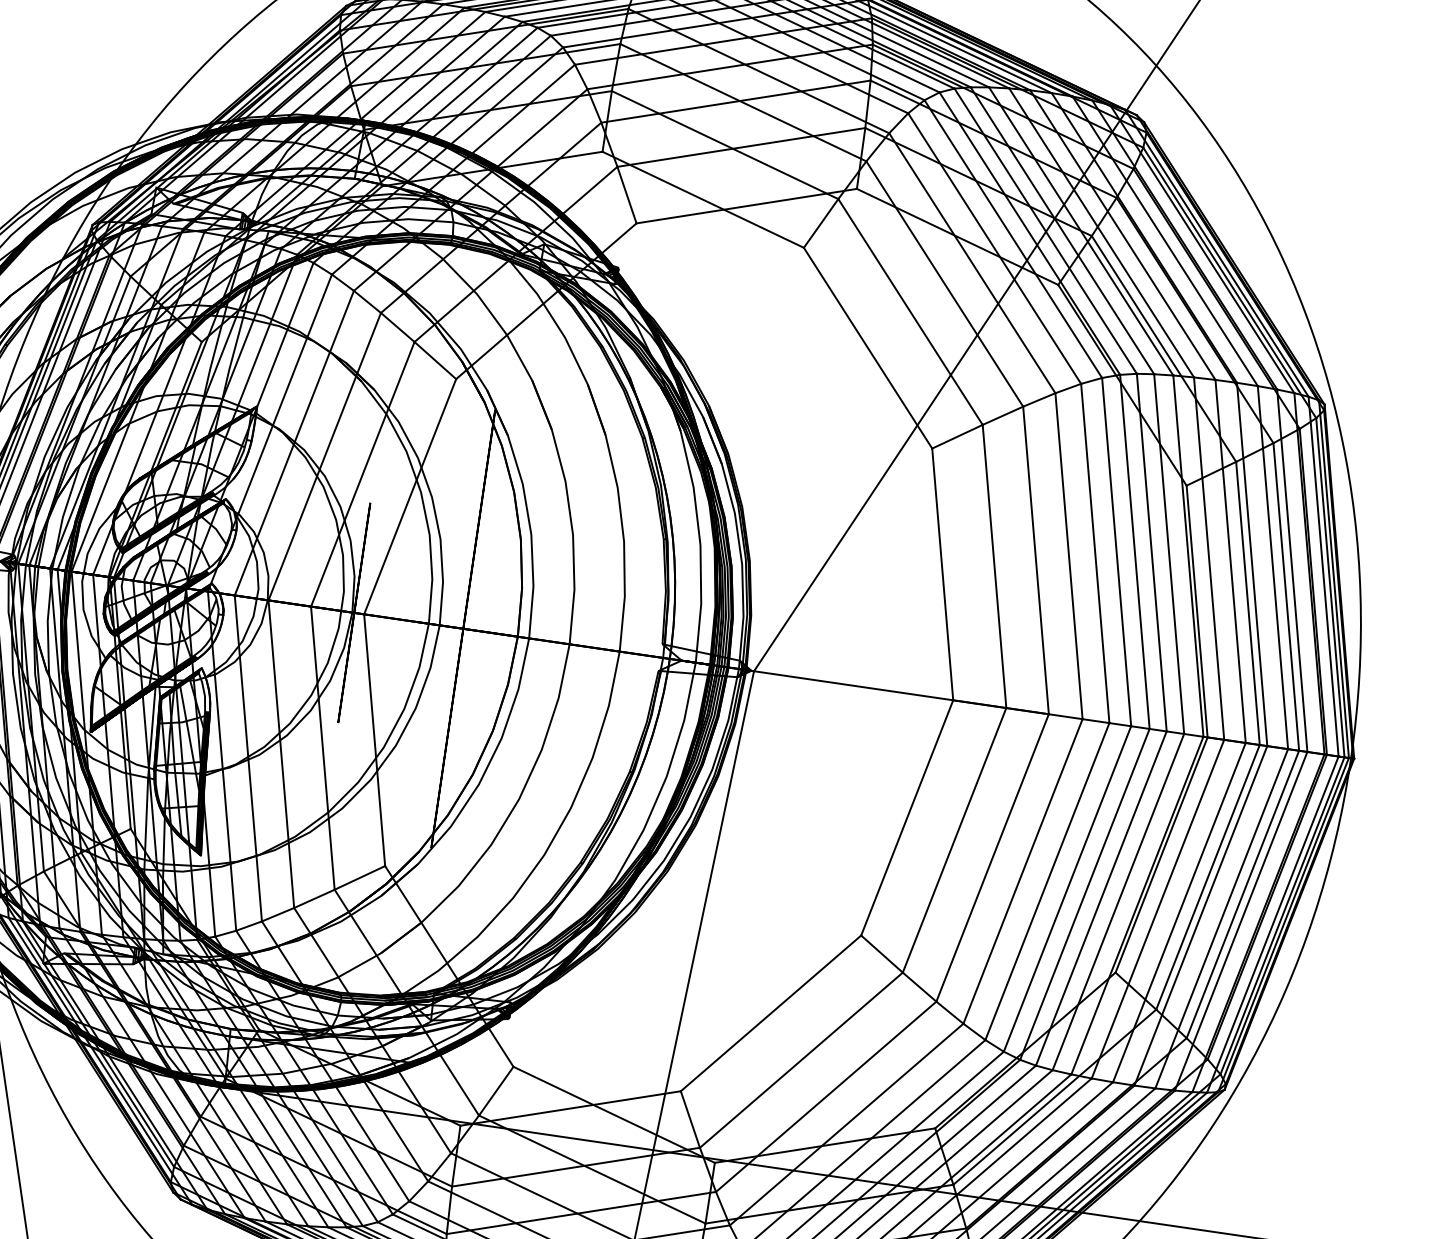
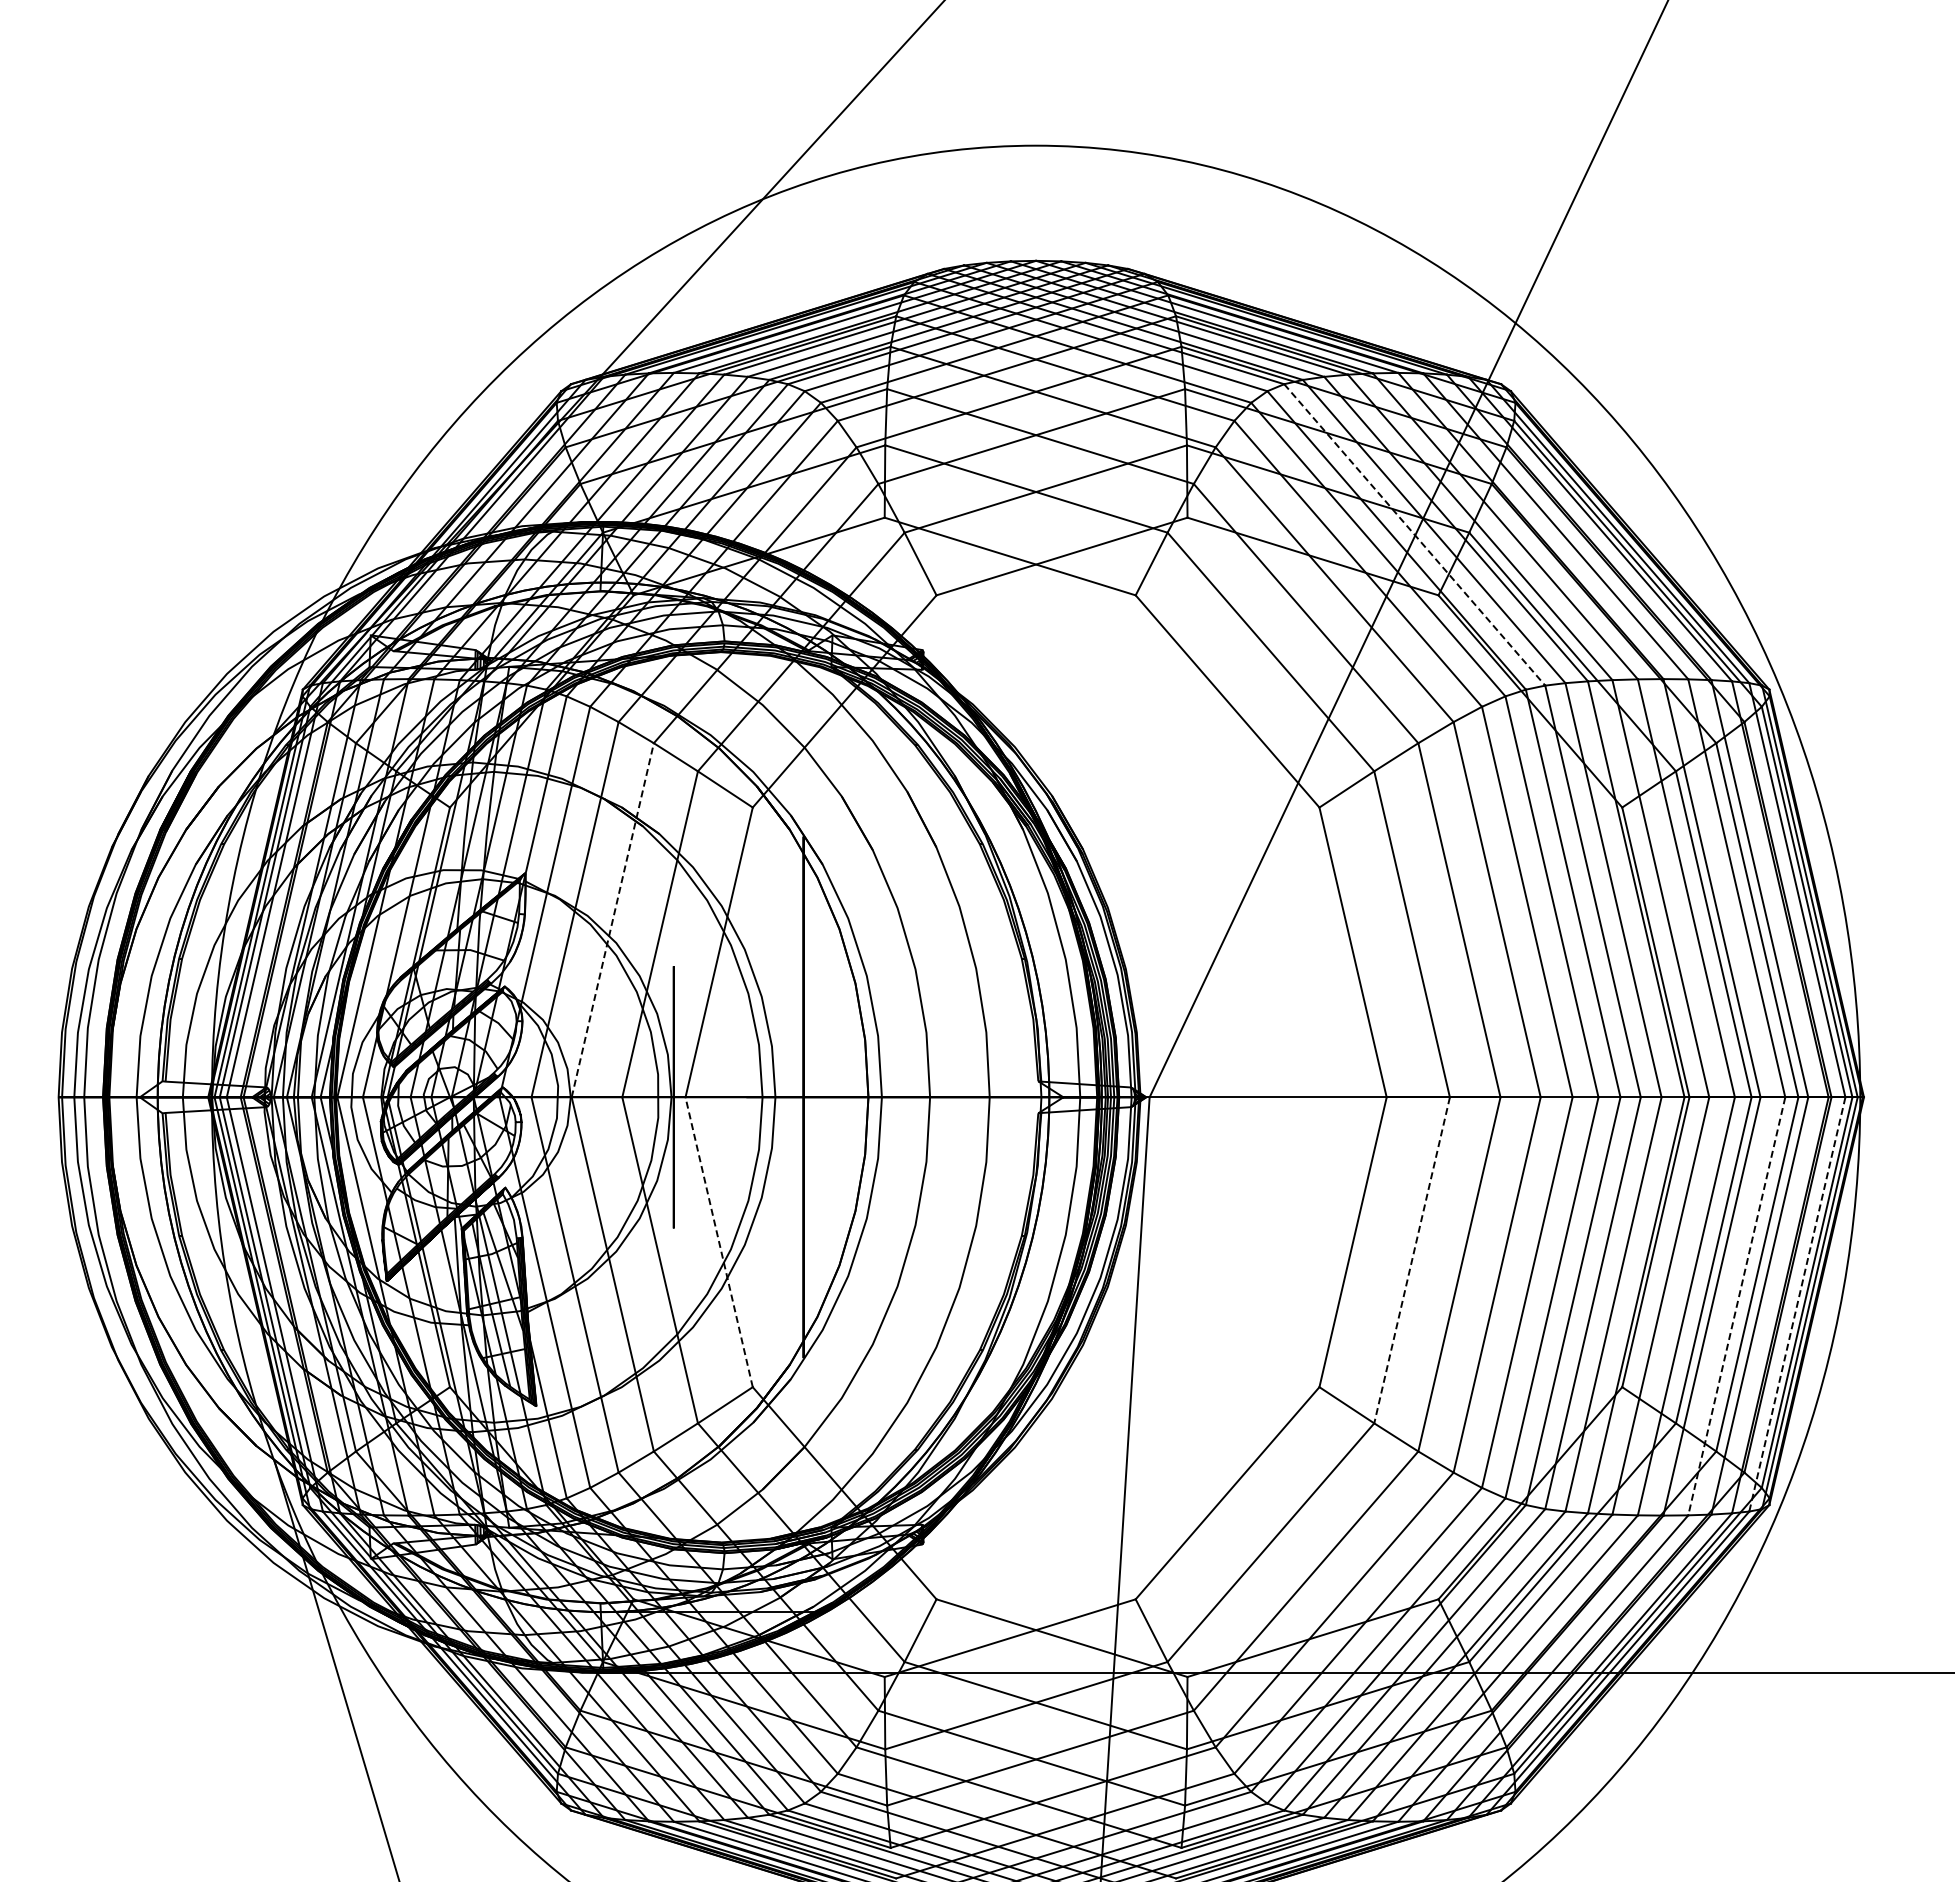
line: (1046, 231) -> (1415, 535), solid -> dashed
line: (324, 456) -> (612, 920), solid -> dashed
line: (374, 740) -> (719, 1242), solid -> dashed
line: (954, 840) -> (1411, 1260), solid -> dashed
line: (1221, 918) -> (1736, 1306), solid -> dashed
line: (1272, 924) -> (1797, 1304), solid -> dashed

